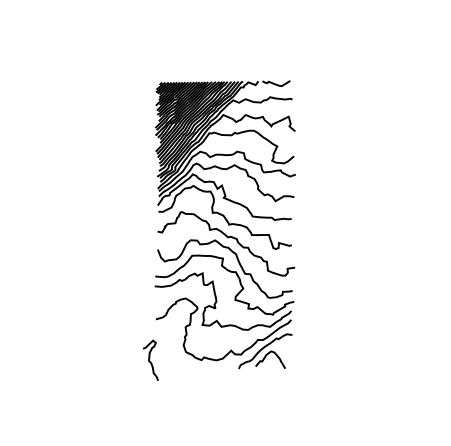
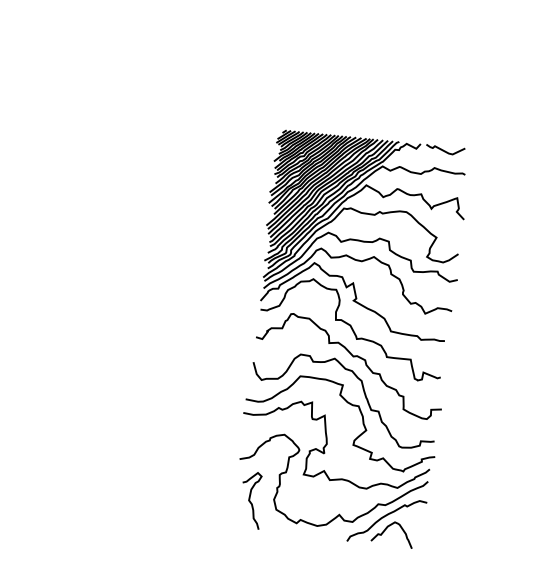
curve: (150, 358) -> (251, 497), moved

